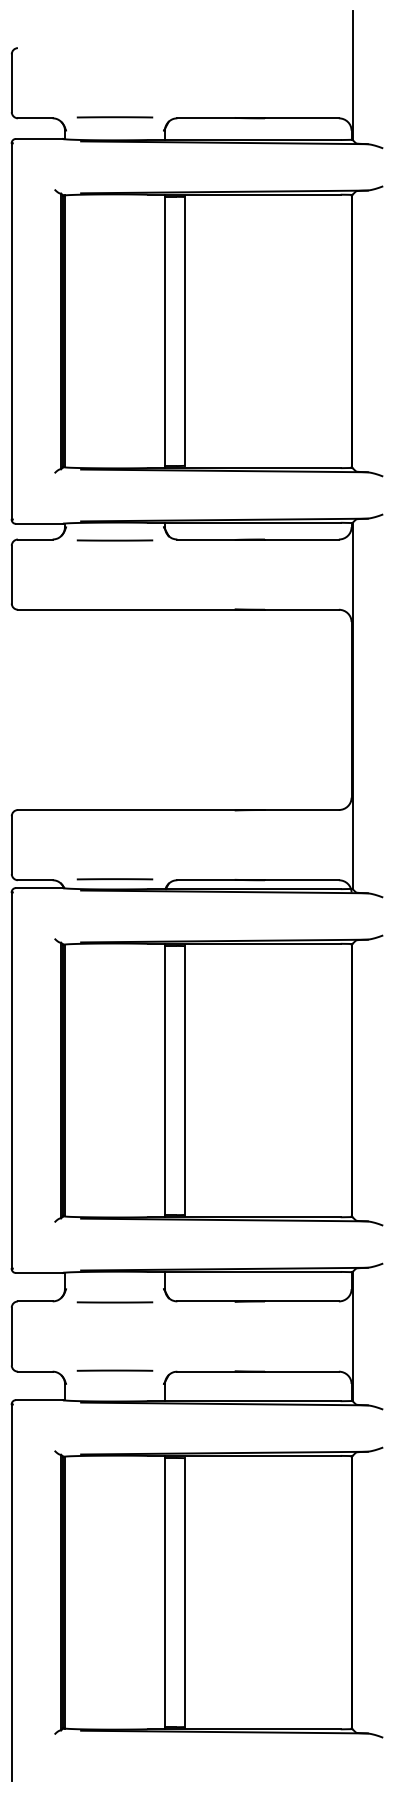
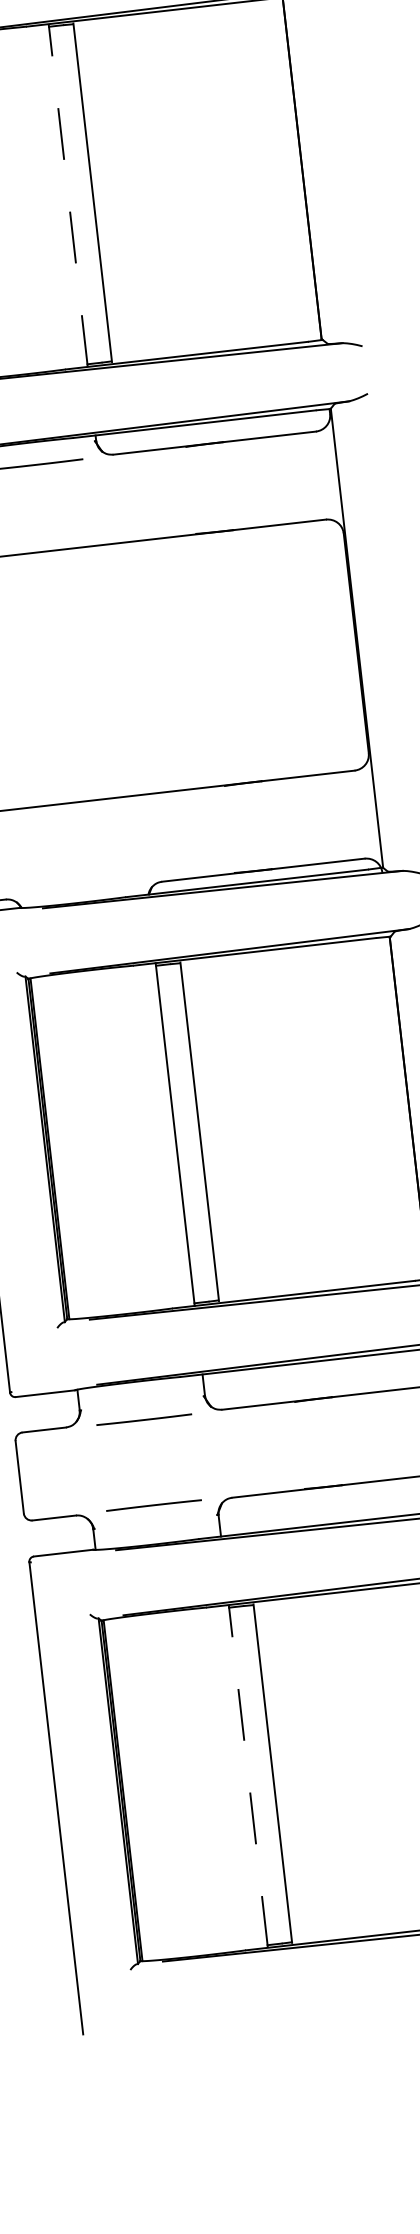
line: (164, 331) -> (67, 195), solid -> dashed
line: (114, 879) -> (83, 889), removed
line: (164, 1592) -> (247, 1776), solid -> dashed

